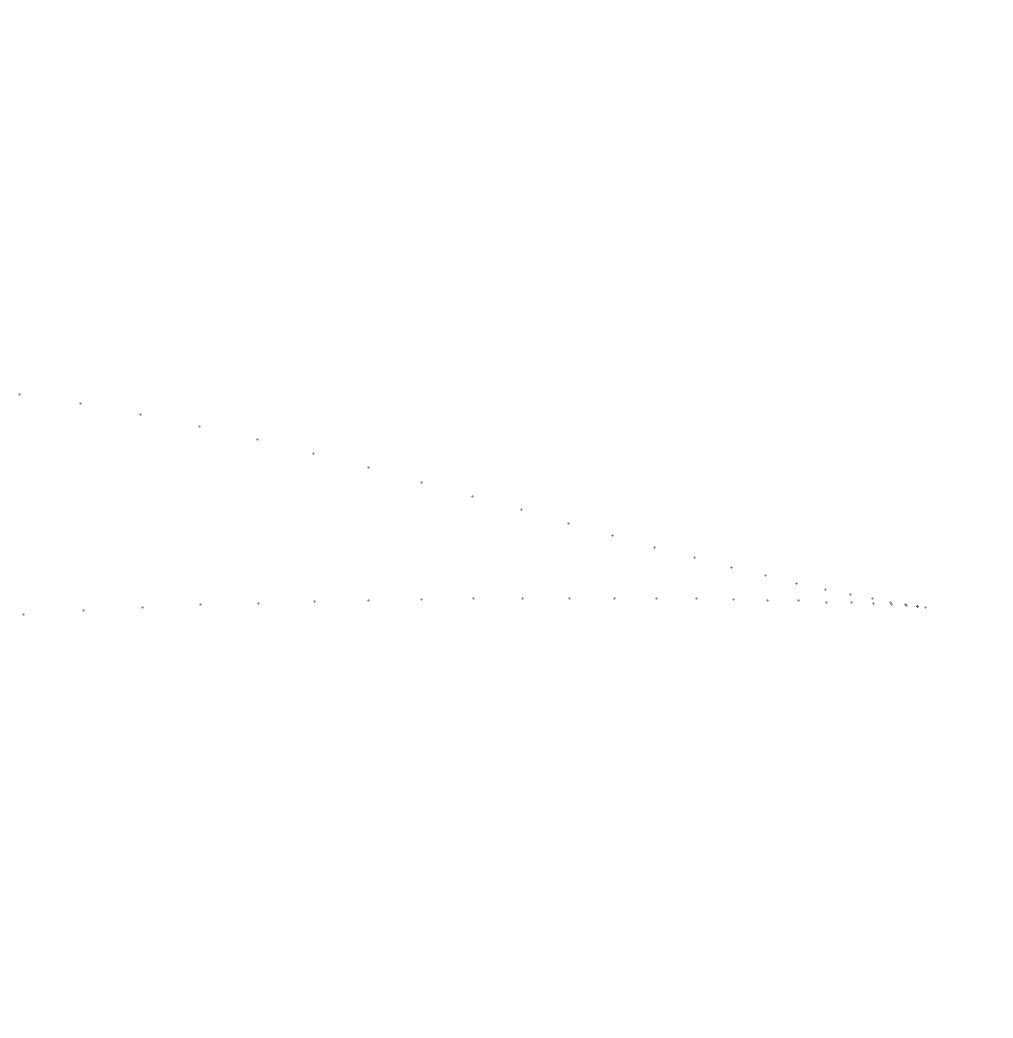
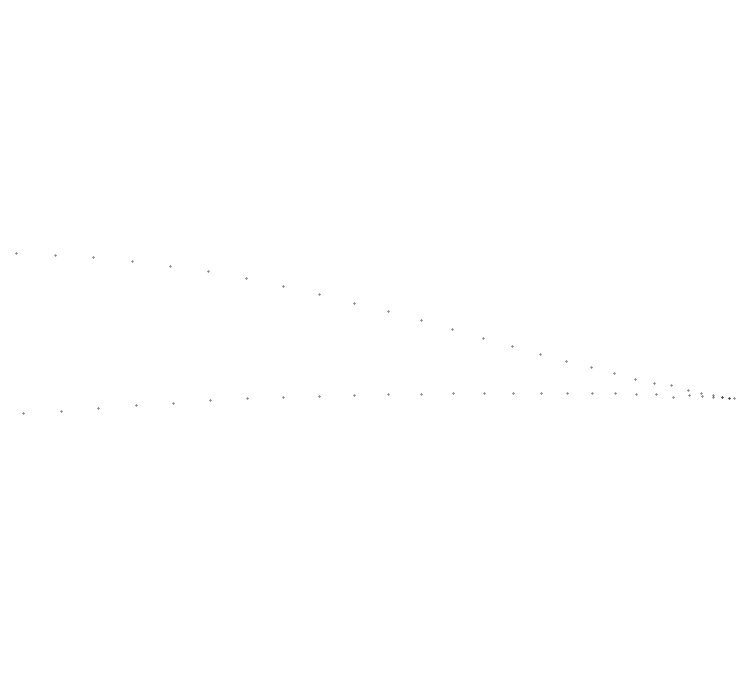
part: (825, 595) -> (672, 391), size x1.6

